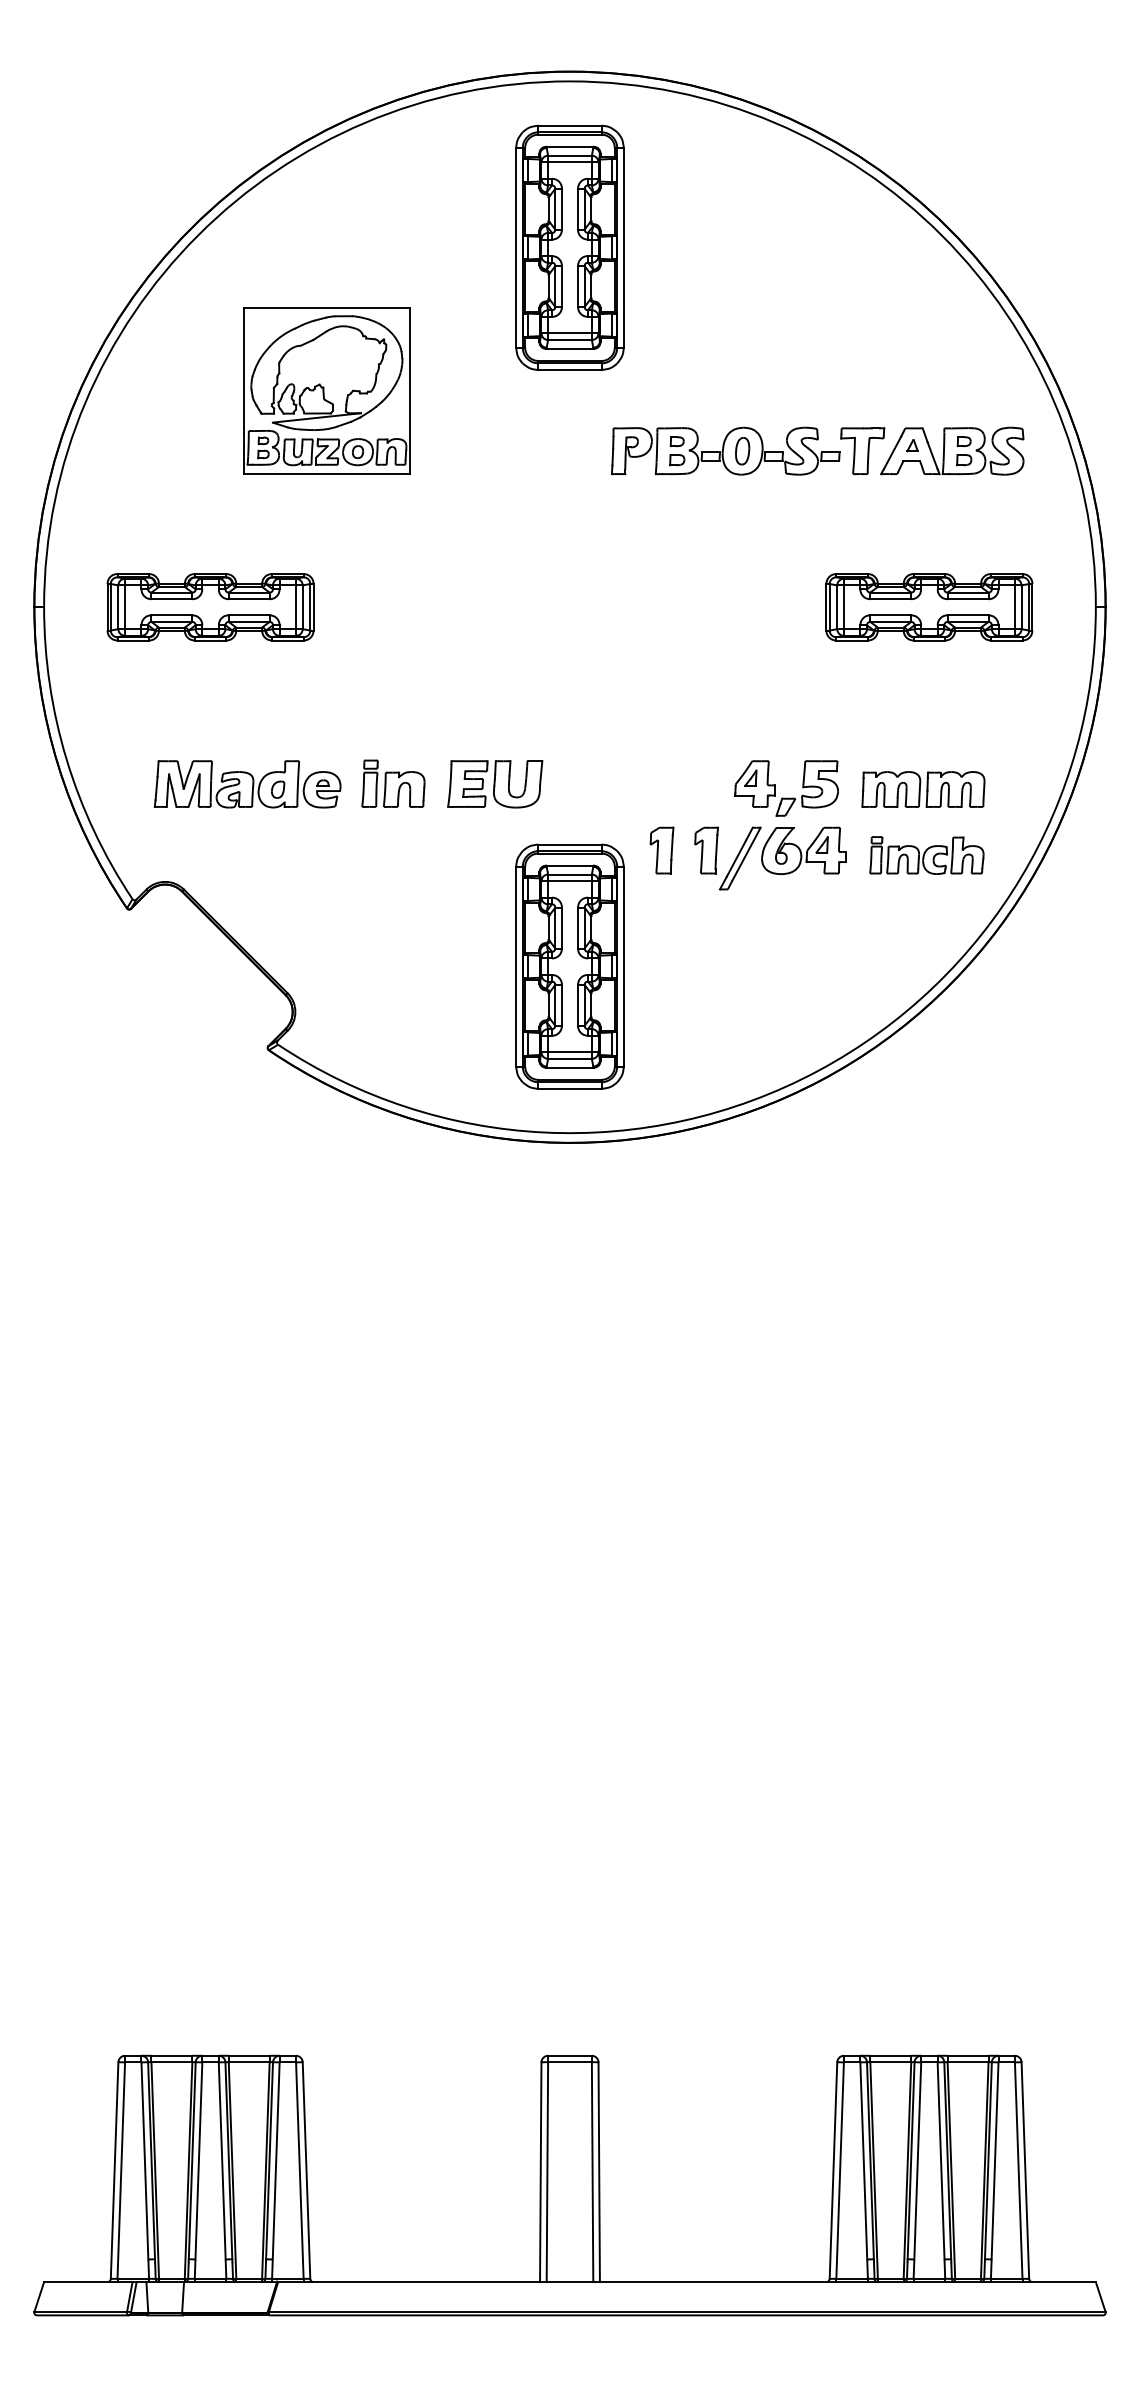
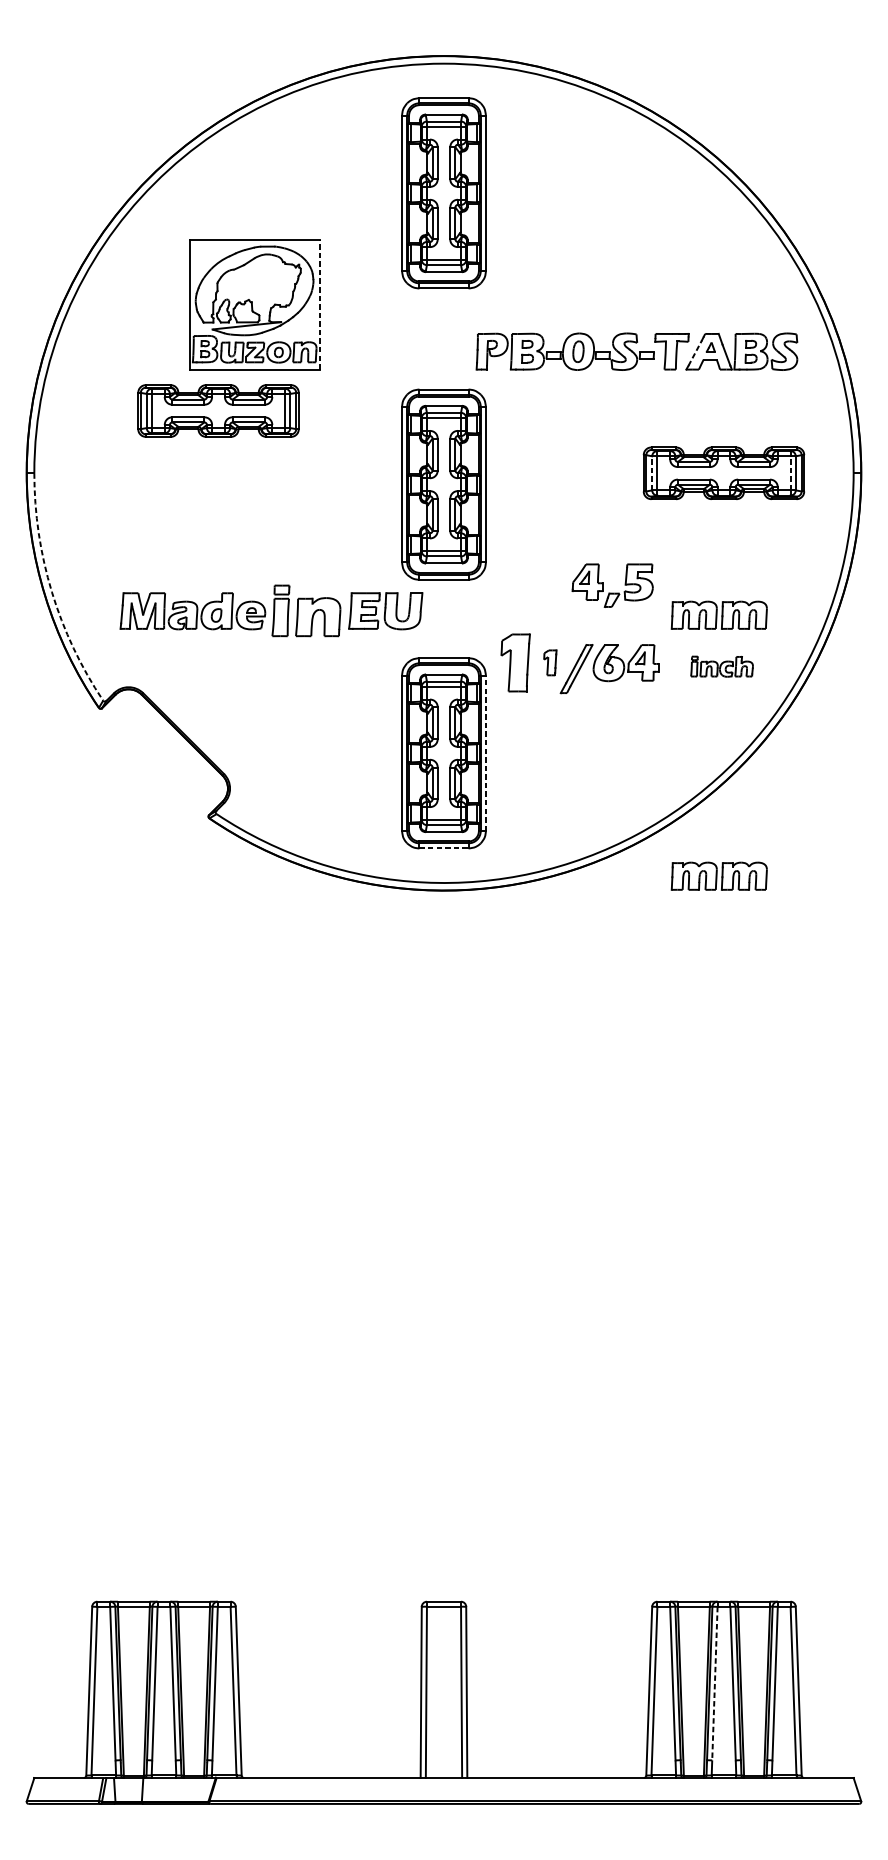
line: (410, 390) -> (319, 304), solid -> dashed
line: (892, 452) -> (695, 352), solid -> dashed
part: (210, 607) -> (218, 411), moved
line: (837, 607) -> (652, 473), solid -> dashed
line: (1014, 607) -> (790, 473), solid -> dashed
part: (569, 621) -> (443, 484), added
arc: (66, 759) -> (51, 591), solid -> dashed
part: (393, 783) -> (306, 610), size x1.4
part: (786, 797) -> (612, 592), moved
part: (661, 850) -> (515, 662), size x1.6
part: (706, 850) -> (550, 662), size x0.7
part: (926, 855) -> (721, 666), size x0.7
line: (623, 966) -> (485, 753), solid -> dashed
line: (570, 1088) -> (444, 848), solid -> dashed
part: (923, 1124) -> (719, 876), added
line: (917, 2160) -> (714, 1683), solid -> dashed

